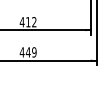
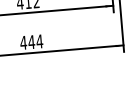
text: (33, 52) -> (38, 41), 449 -> 444

